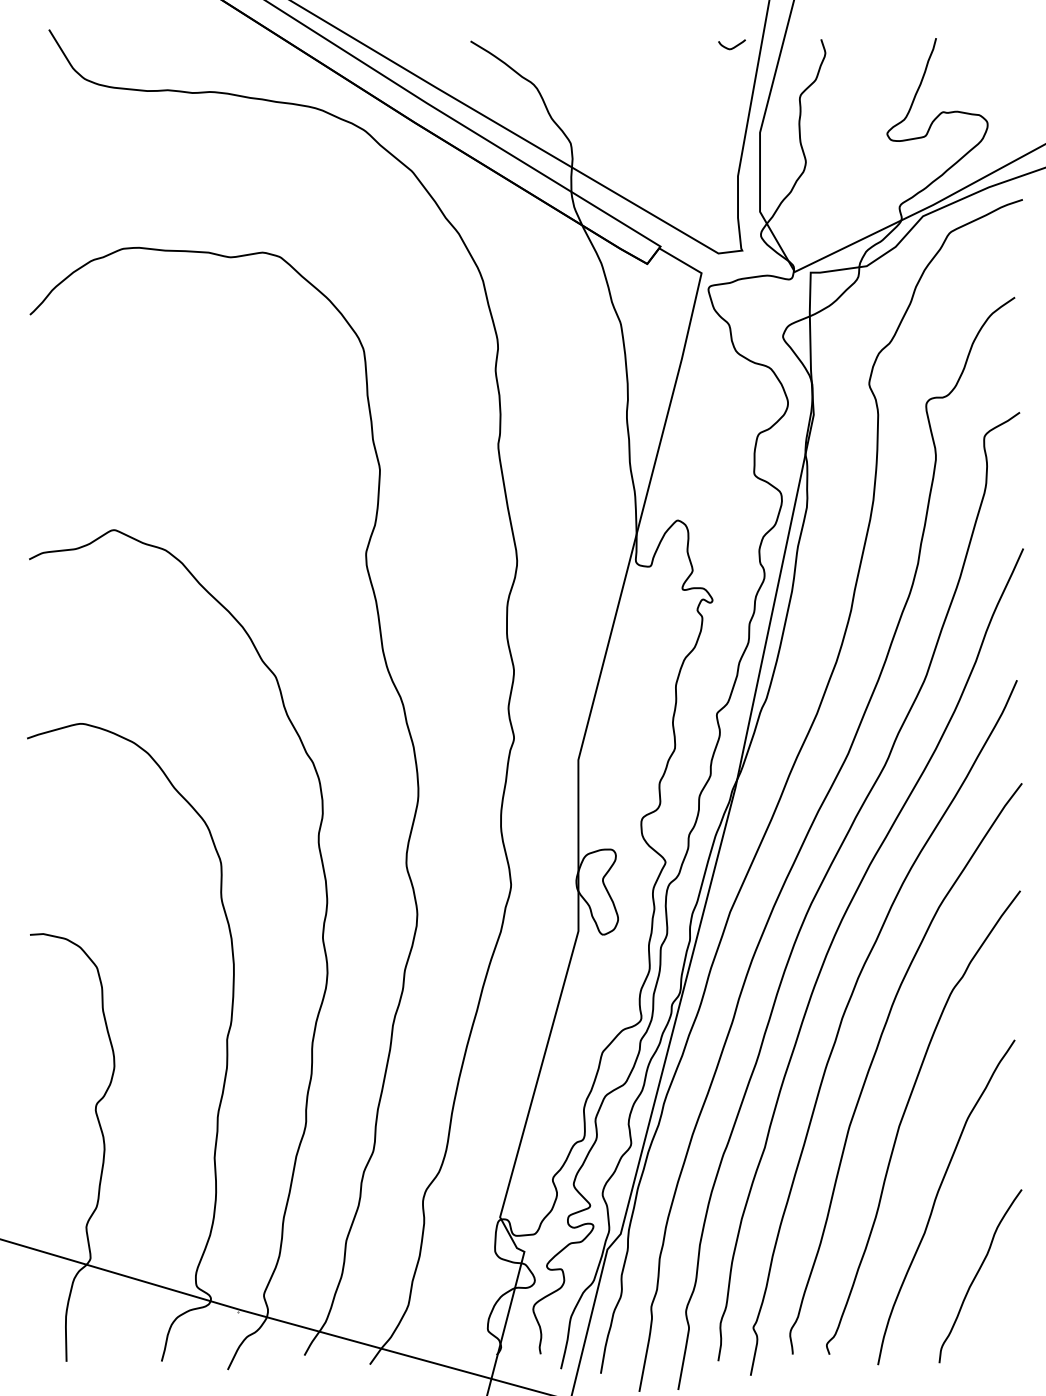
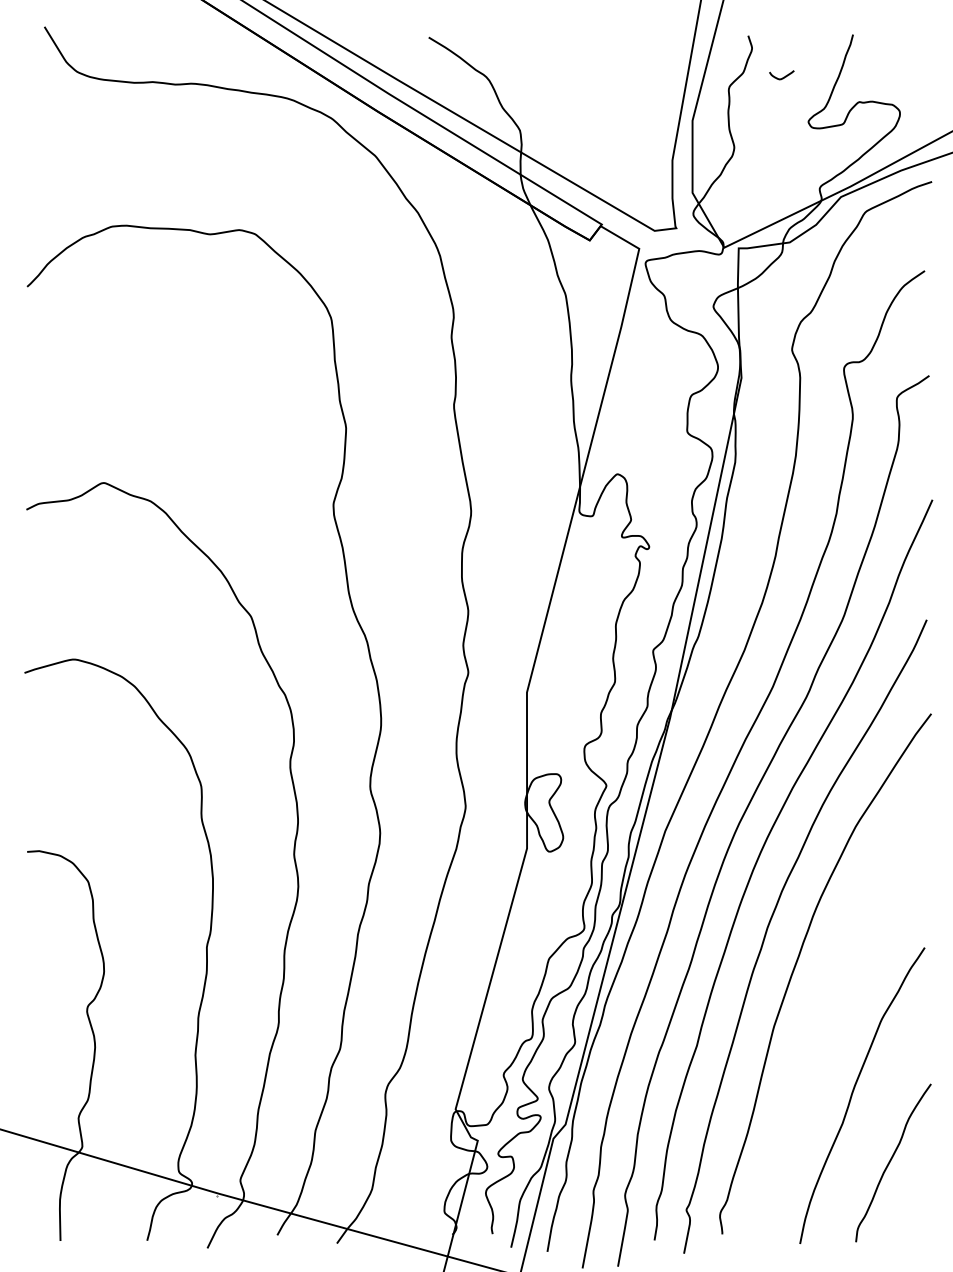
curve: (732, 47) -> (782, 77), moved
curve: (904, 1115) -> (824, 1016), removed

